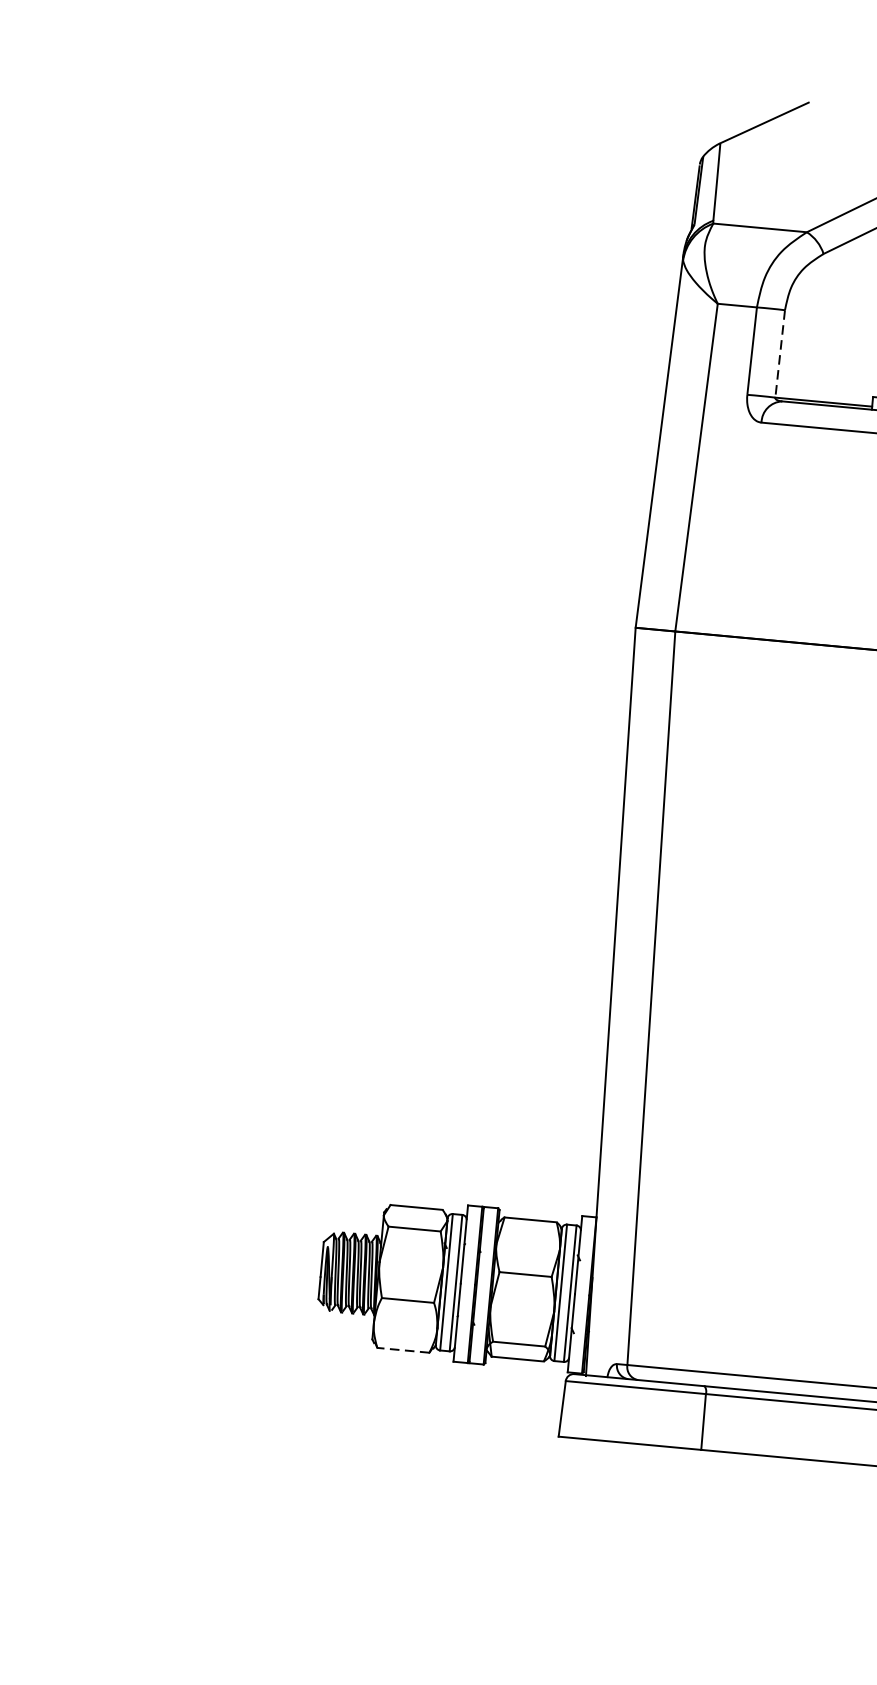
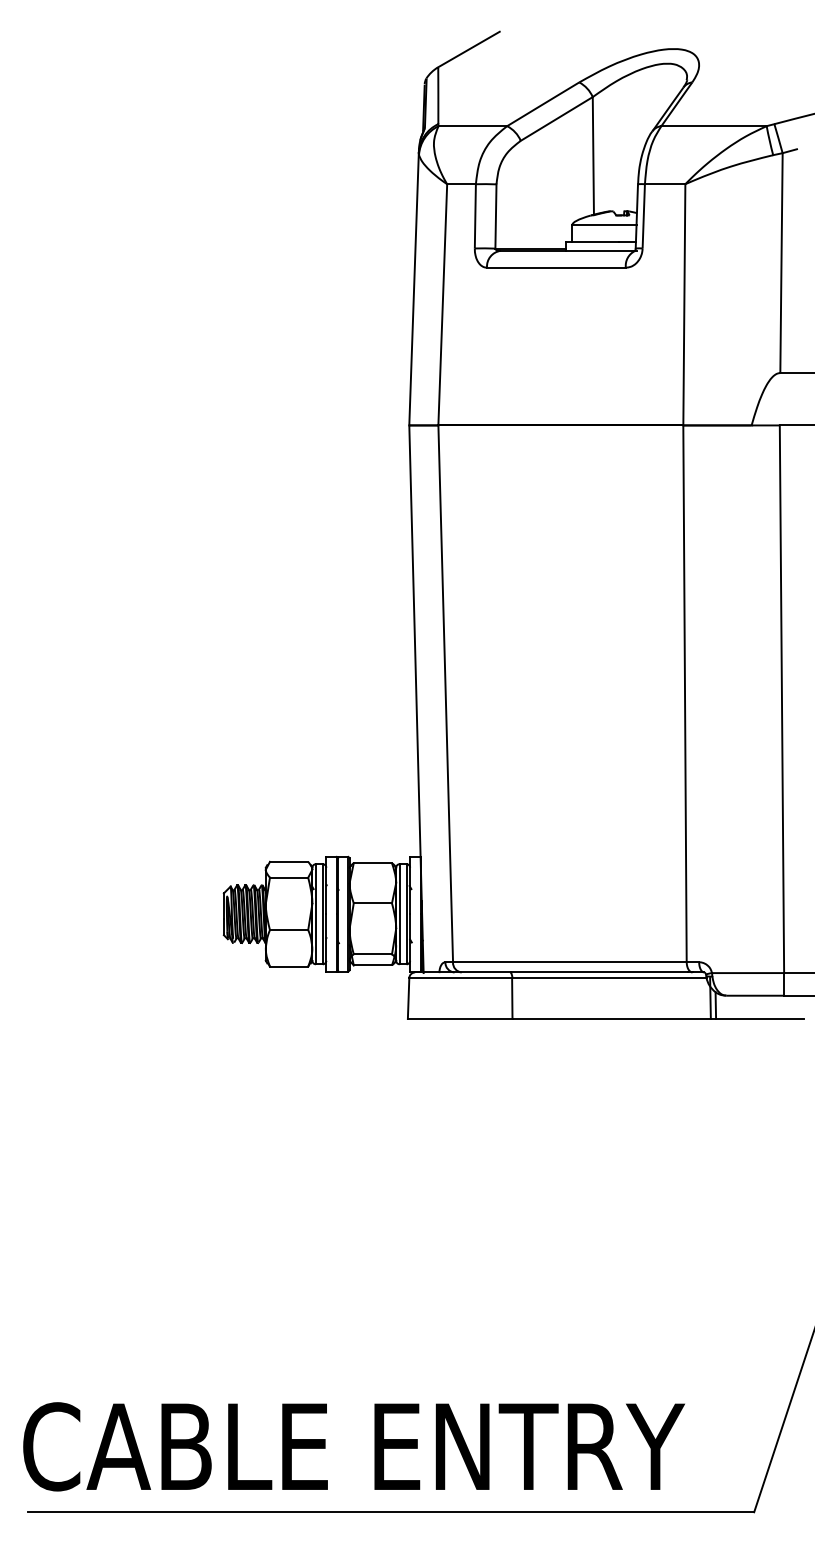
line: (779, 353) -> (495, 216), dashed -> solid
line: (402, 1350) -> (288, 966), dashed -> solid

